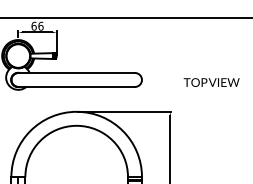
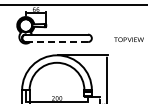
line: (77, 87) -> (57, 42), solid -> dashed

